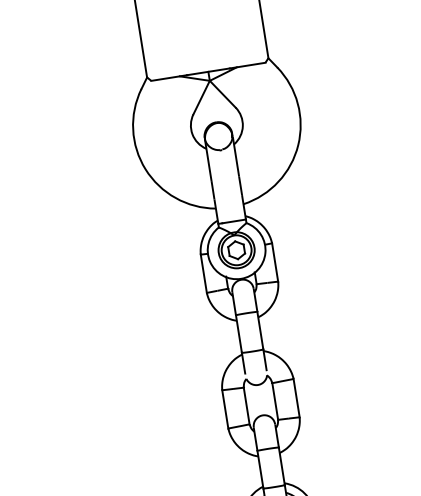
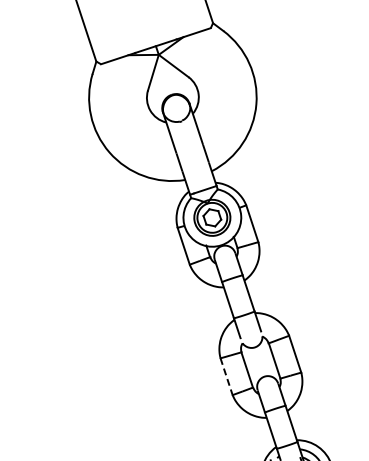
line: (225, 409) -> (226, 376), solid -> dashed

